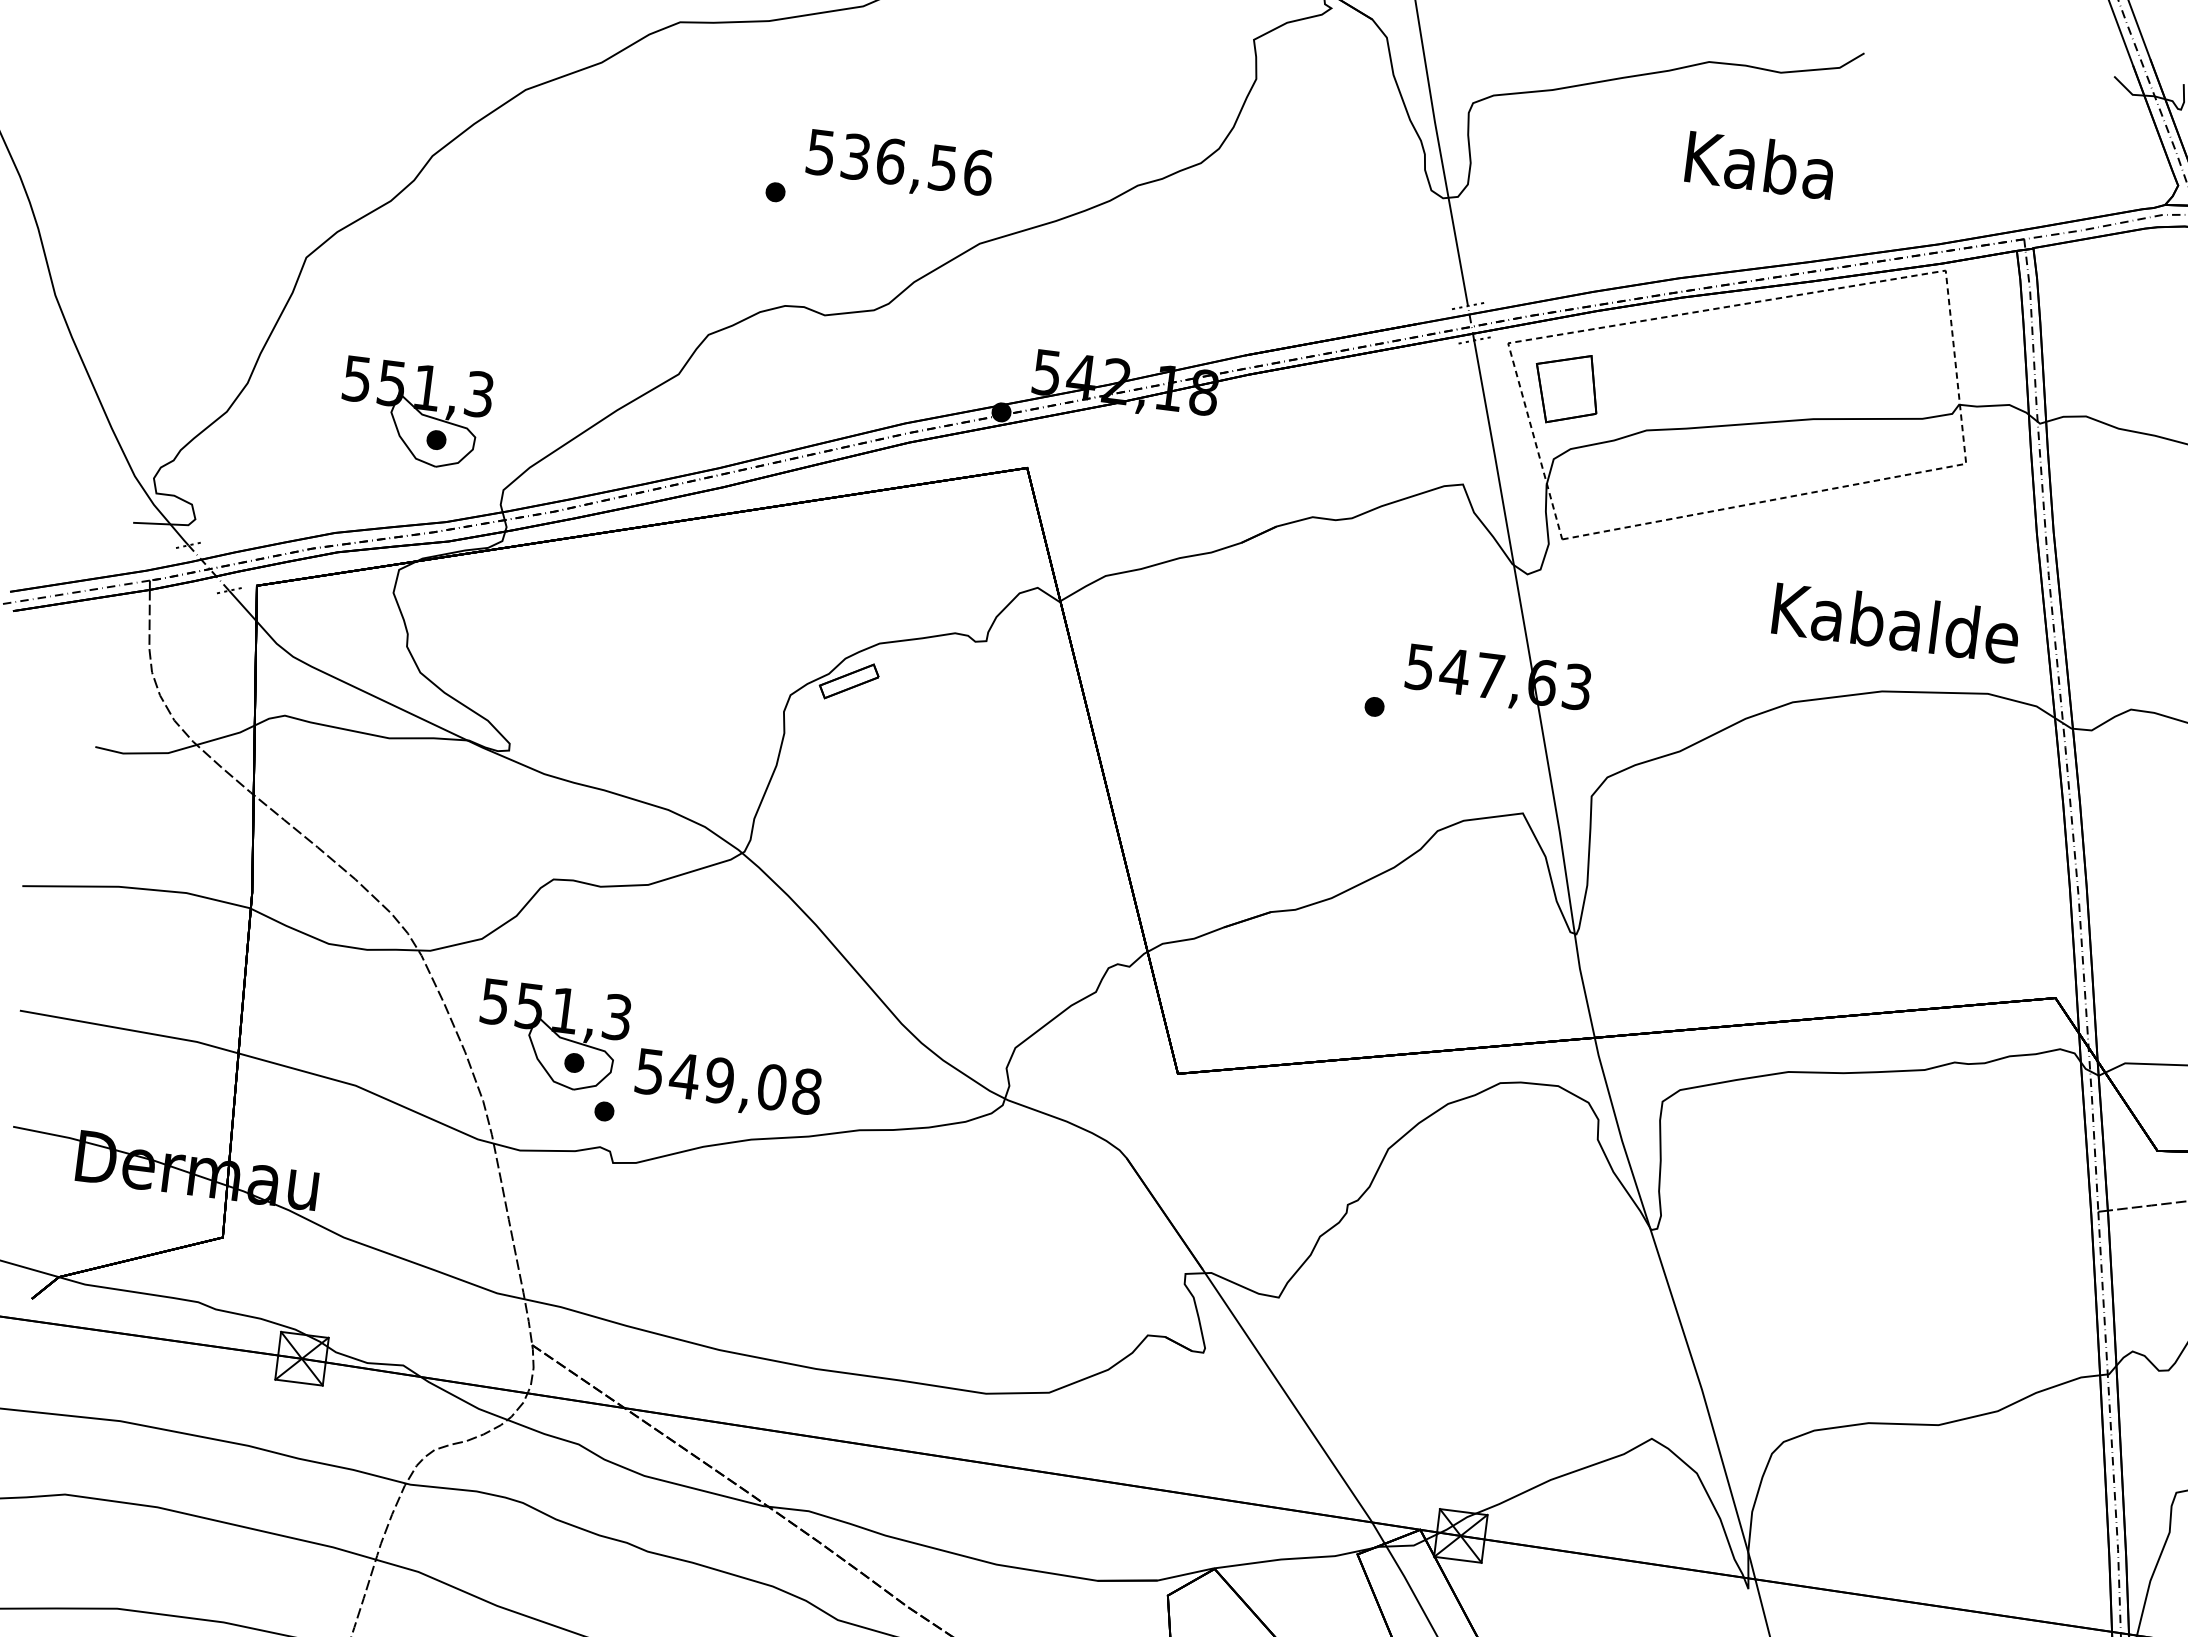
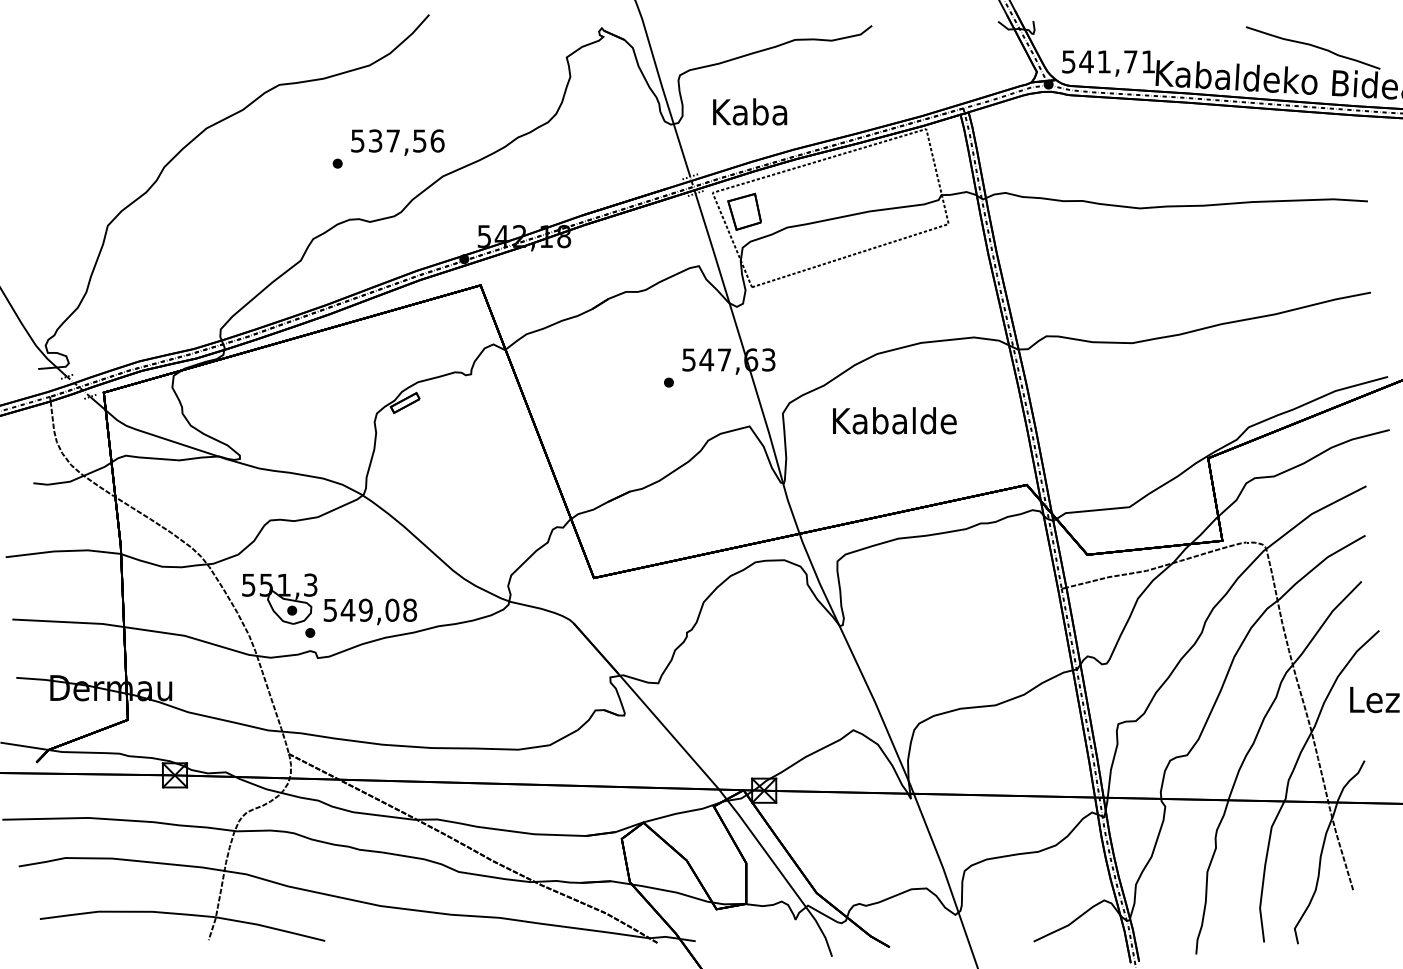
text: (891, 160) -> (393, 140), 536,56 -> 537,56
text: (1761, 164) -> (750, 111), moved
part: (414, 412) -> (171, 296), removed
text: (1895, 622) -> (894, 420), moved

